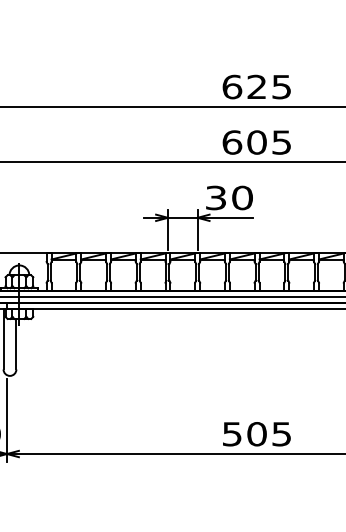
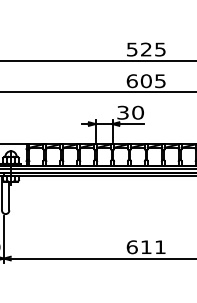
text: (230, 86) -> (131, 49), 625 -> 525
text: (255, 434) -> (145, 247), 505 -> 611

